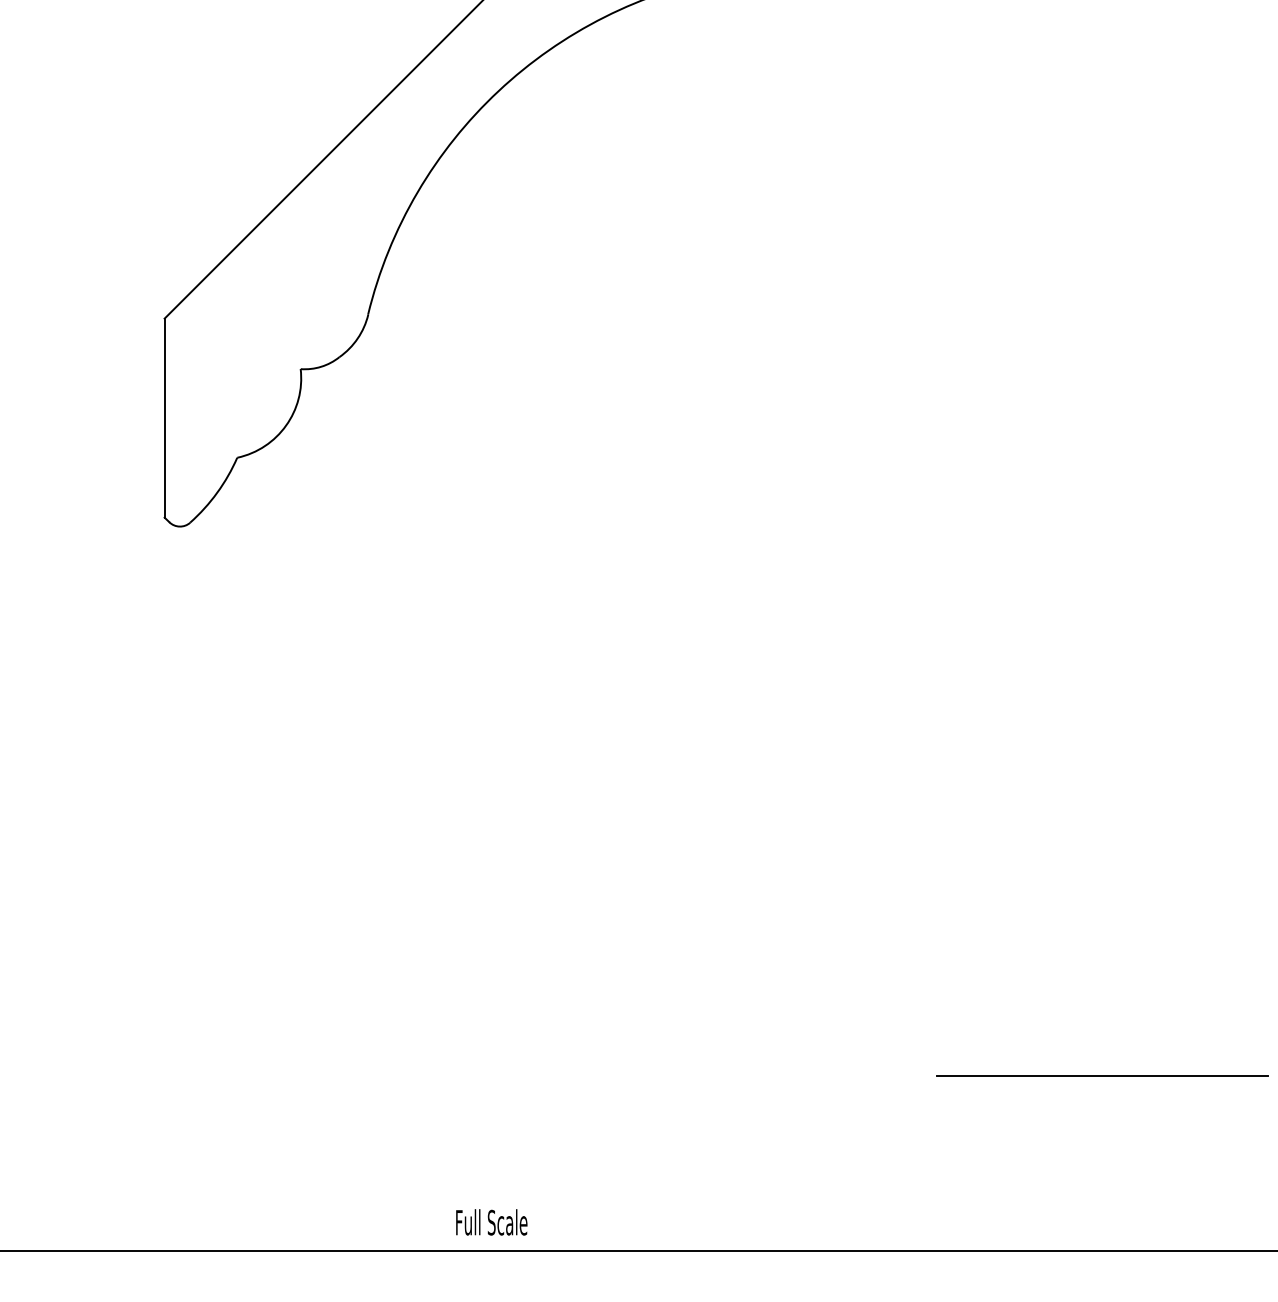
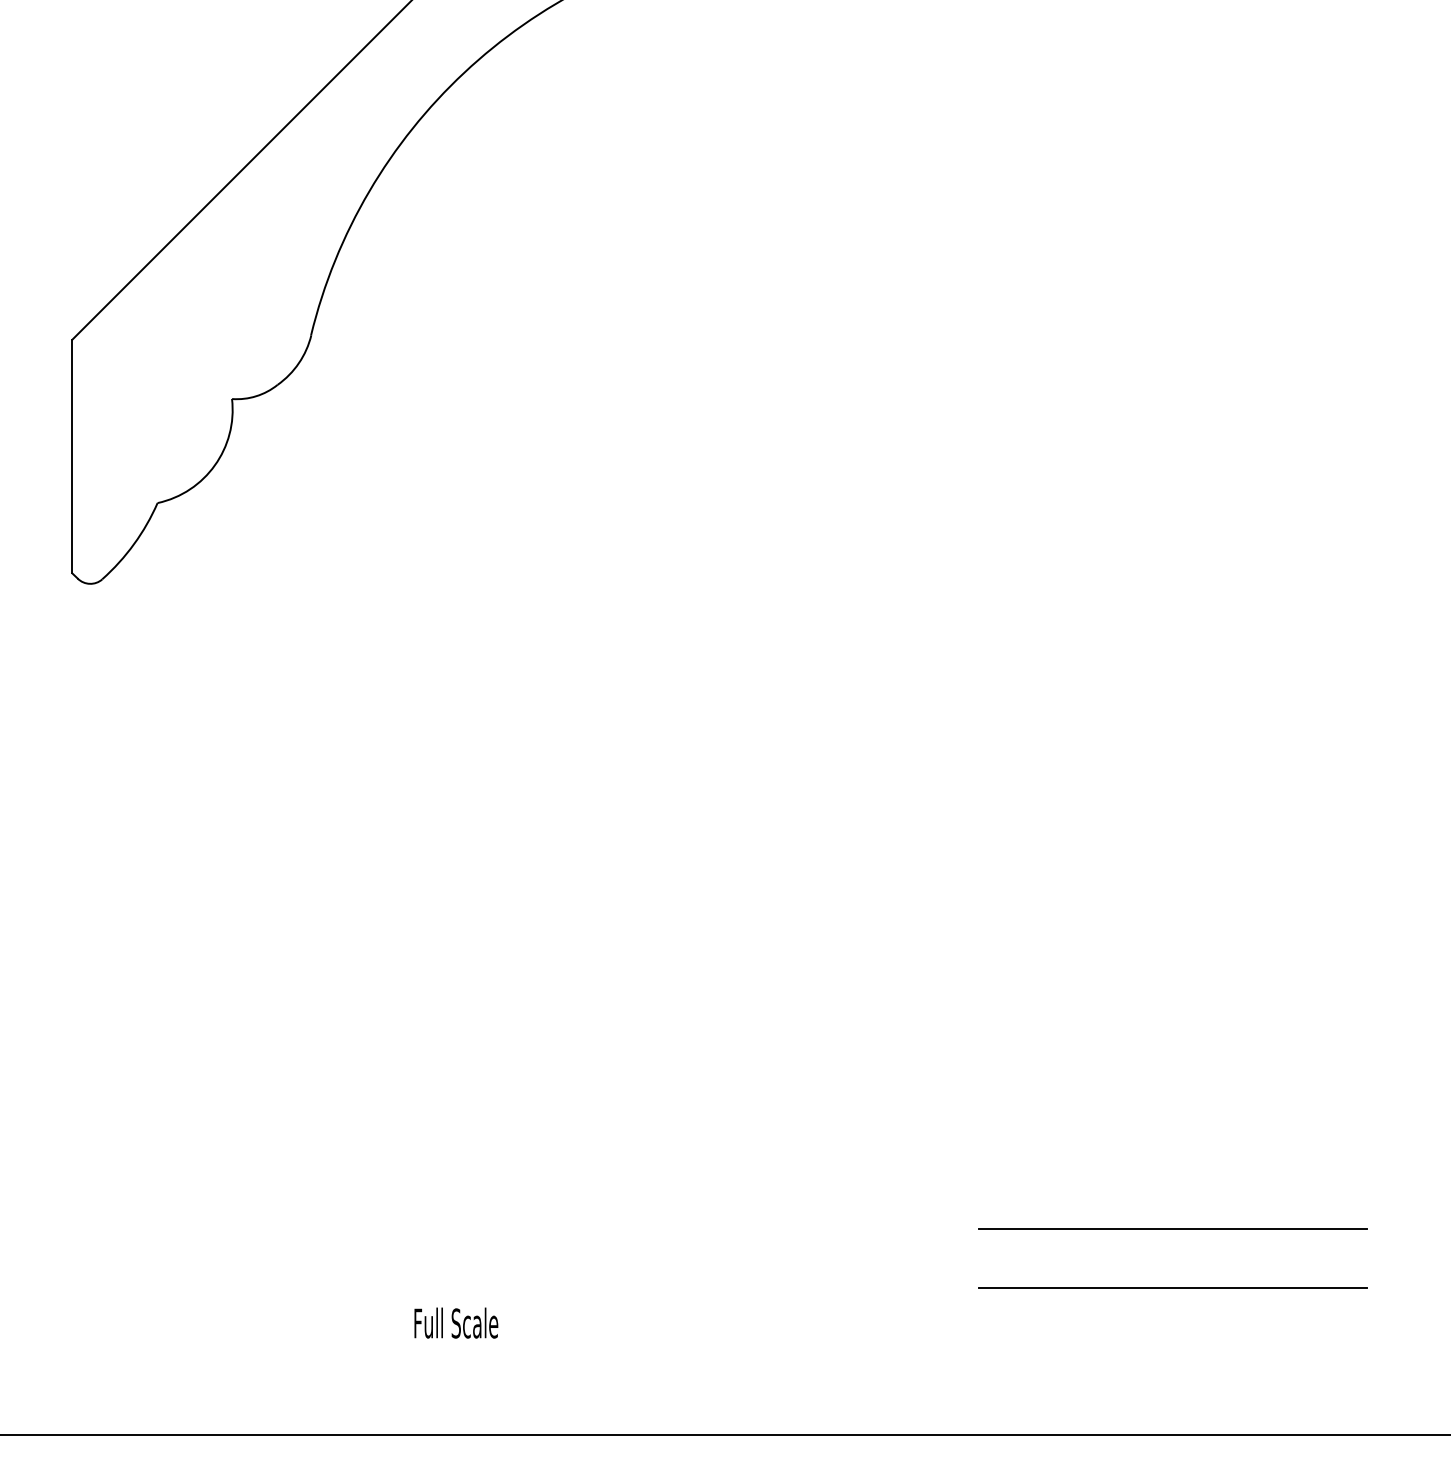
line: (1102, 1125) -> (1173, 1286), added
text: (491, 1222) -> (455, 1323), moved

